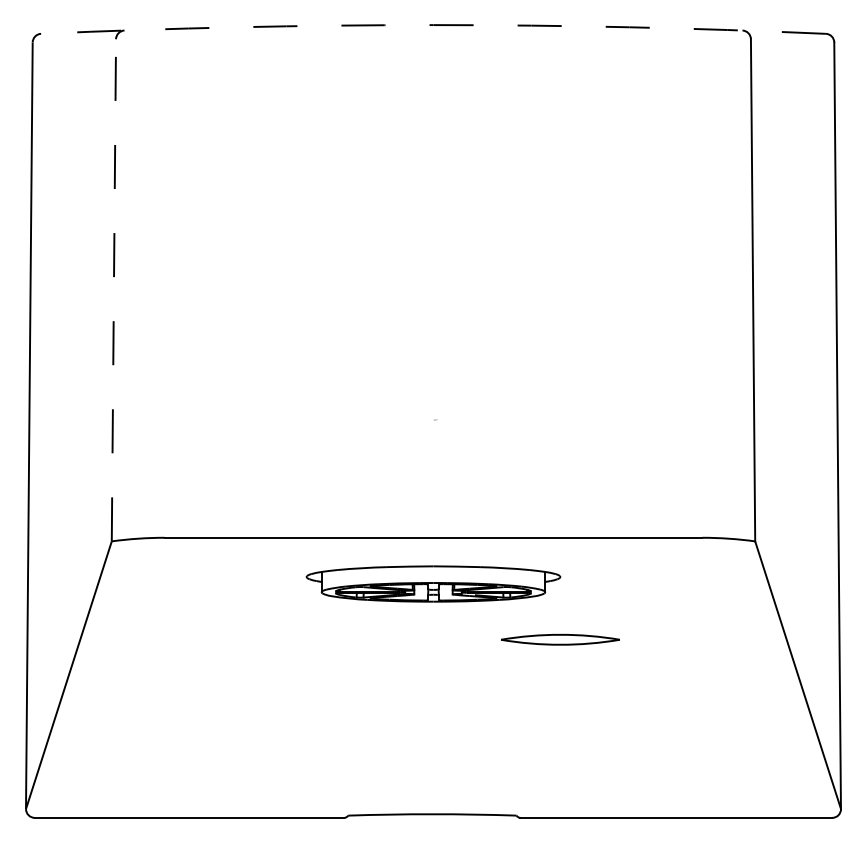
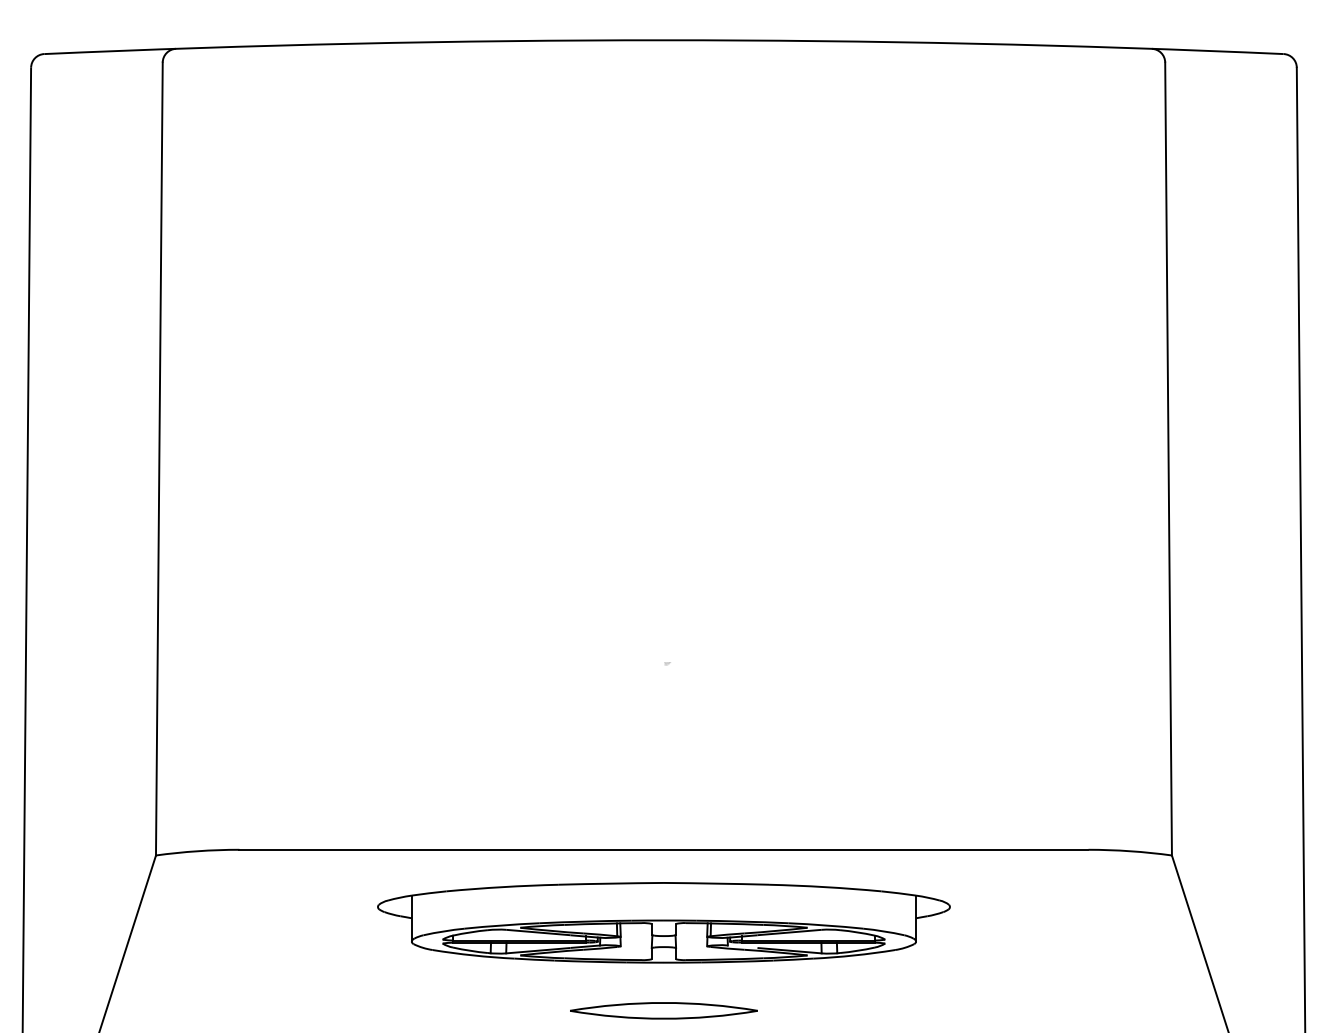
arc: (433, 25) -> (663, 40), dashed -> solid
line: (113, 289) -> (158, 457), dashed -> solid
part: (433, 583) -> (663, 921), size x1.43
part: (560, 639) -> (663, 1010), moved

